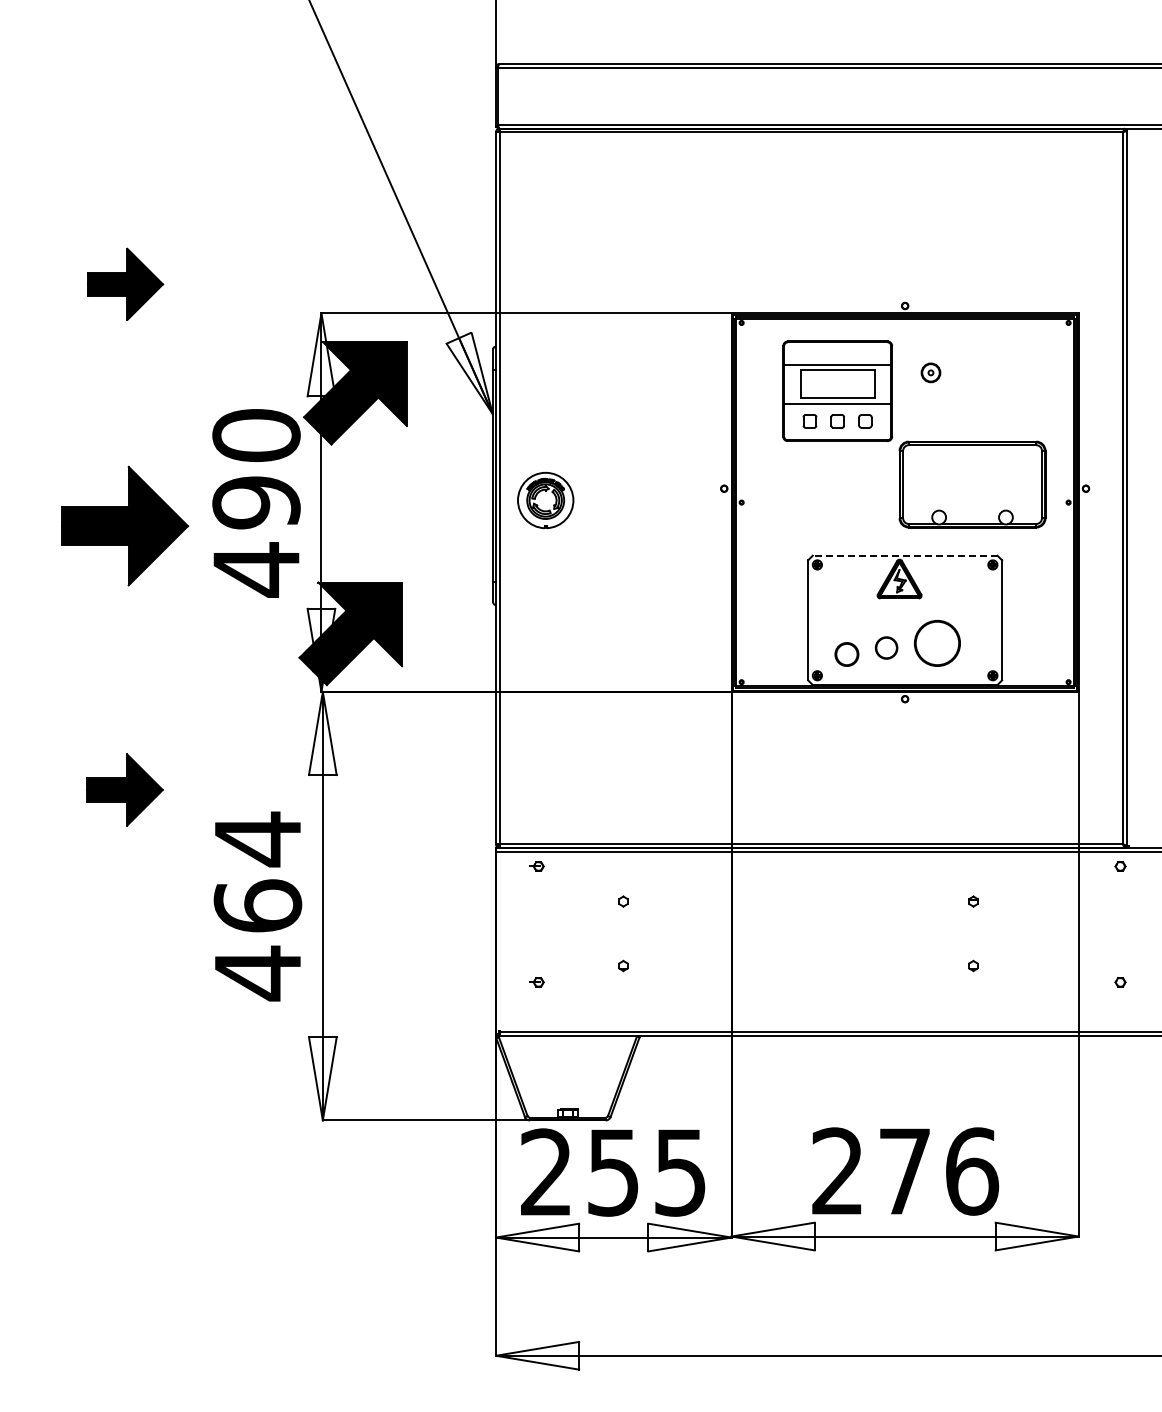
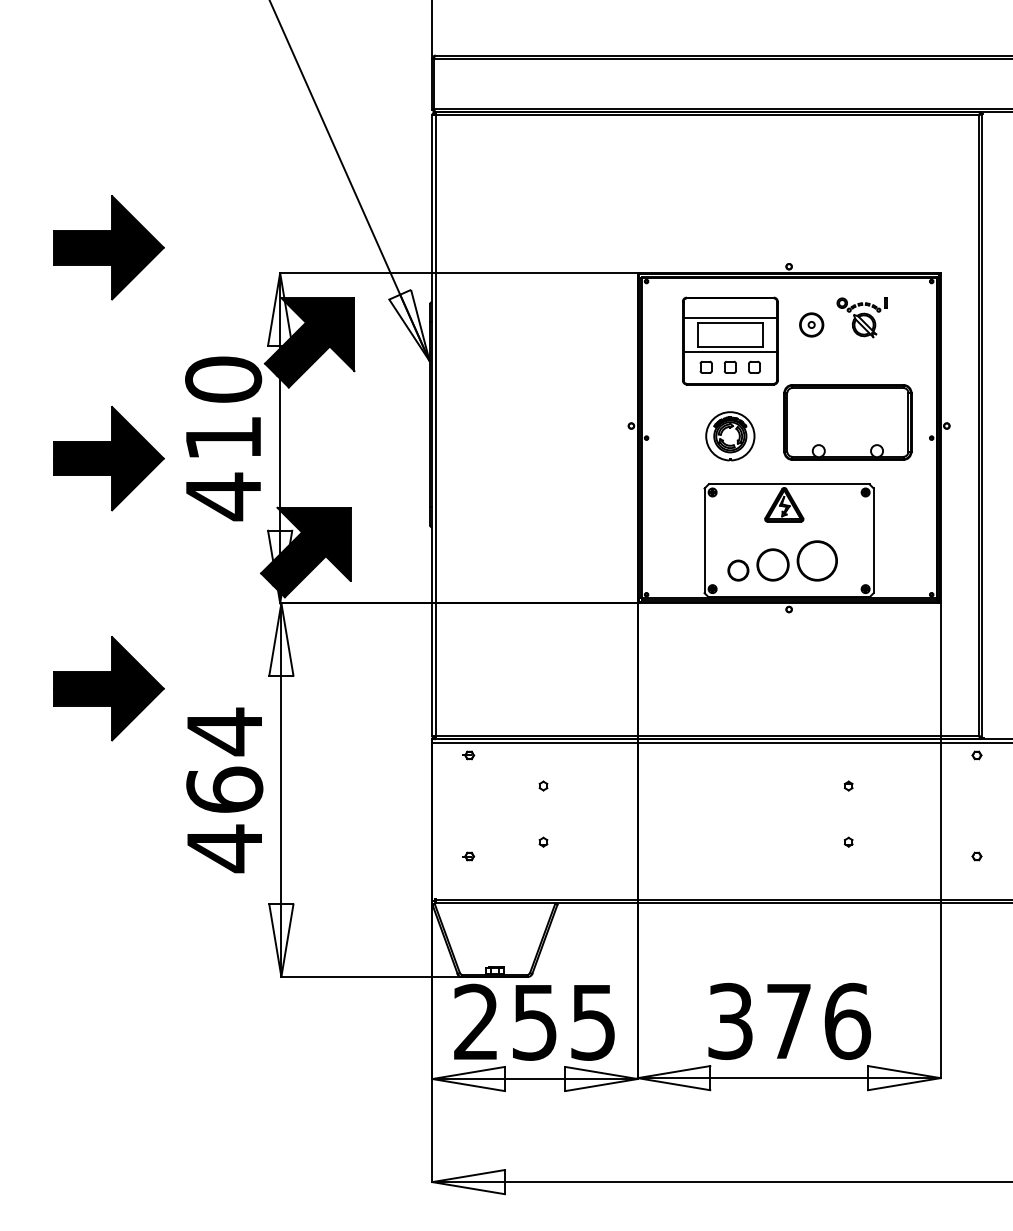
part: (125, 284) -> (109, 247), size x1.67
part: (988, 364) -> (861, 317), added
part: (930, 372) -> (811, 324), size x1.43
part: (545, 500) -> (730, 436), moved
text: (256, 502) -> (223, 438), 490 -> 410
line: (904, 555) -> (788, 484), dashed -> solid
circle: (886, 647) -> (772, 564), size x1.67
part: (124, 789) -> (108, 688), size x1.67
text: (837, 1171) -> (730, 1021), 276 -> 376

